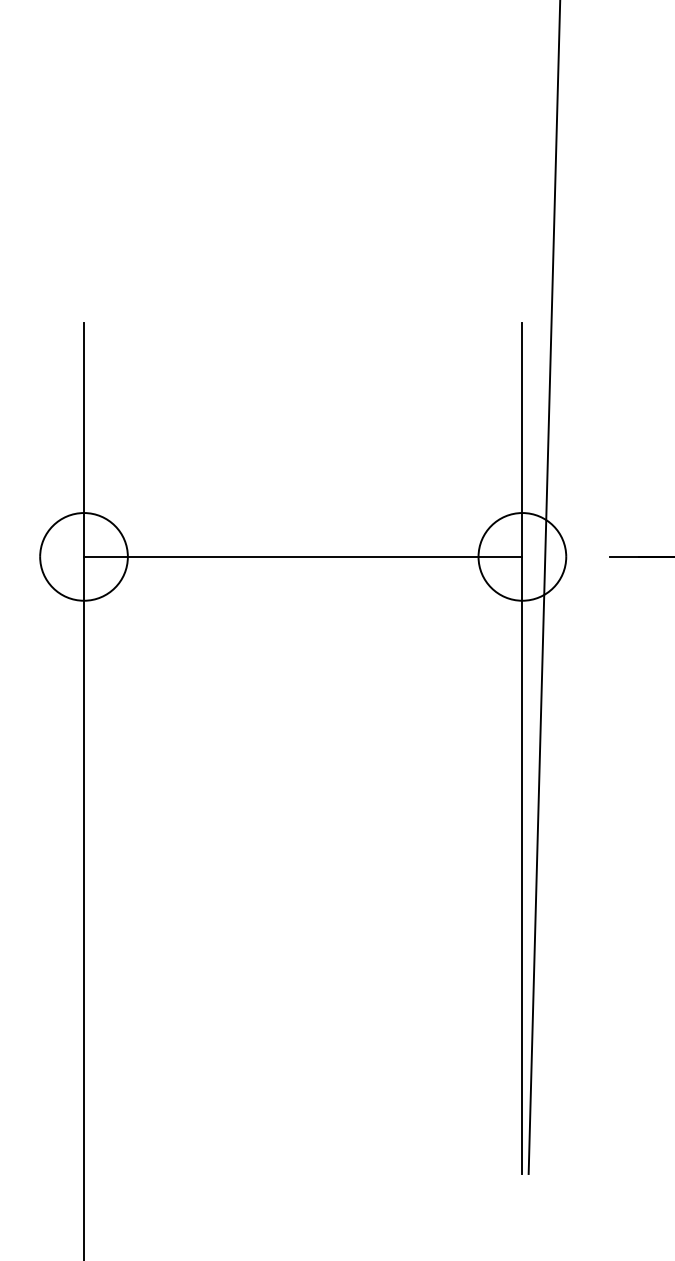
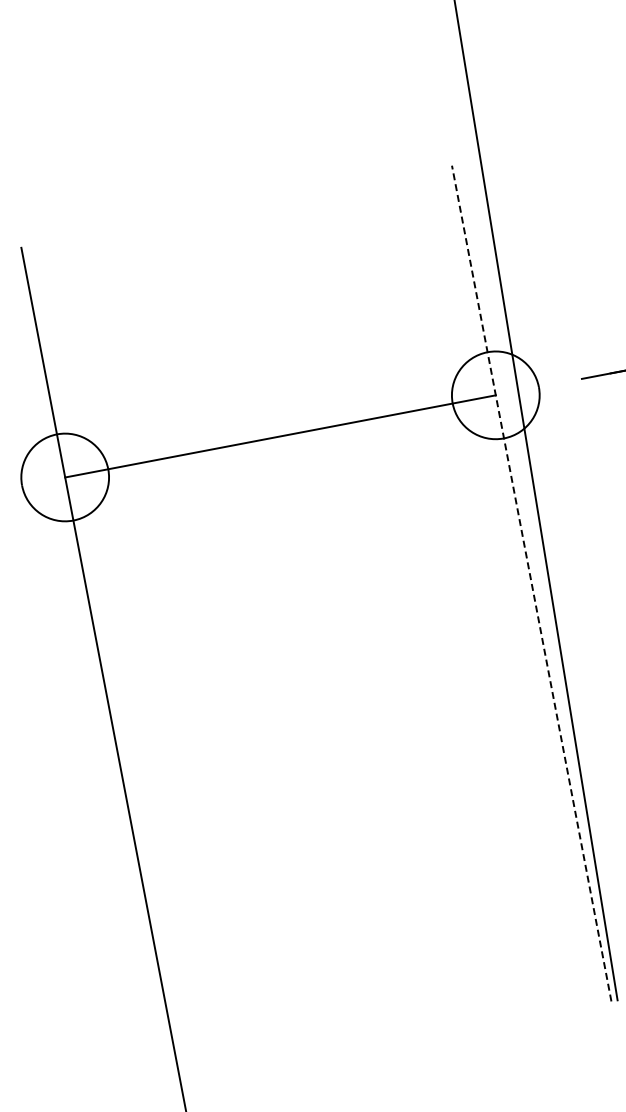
line: (522, 748) -> (531, 583), solid -> dashed

